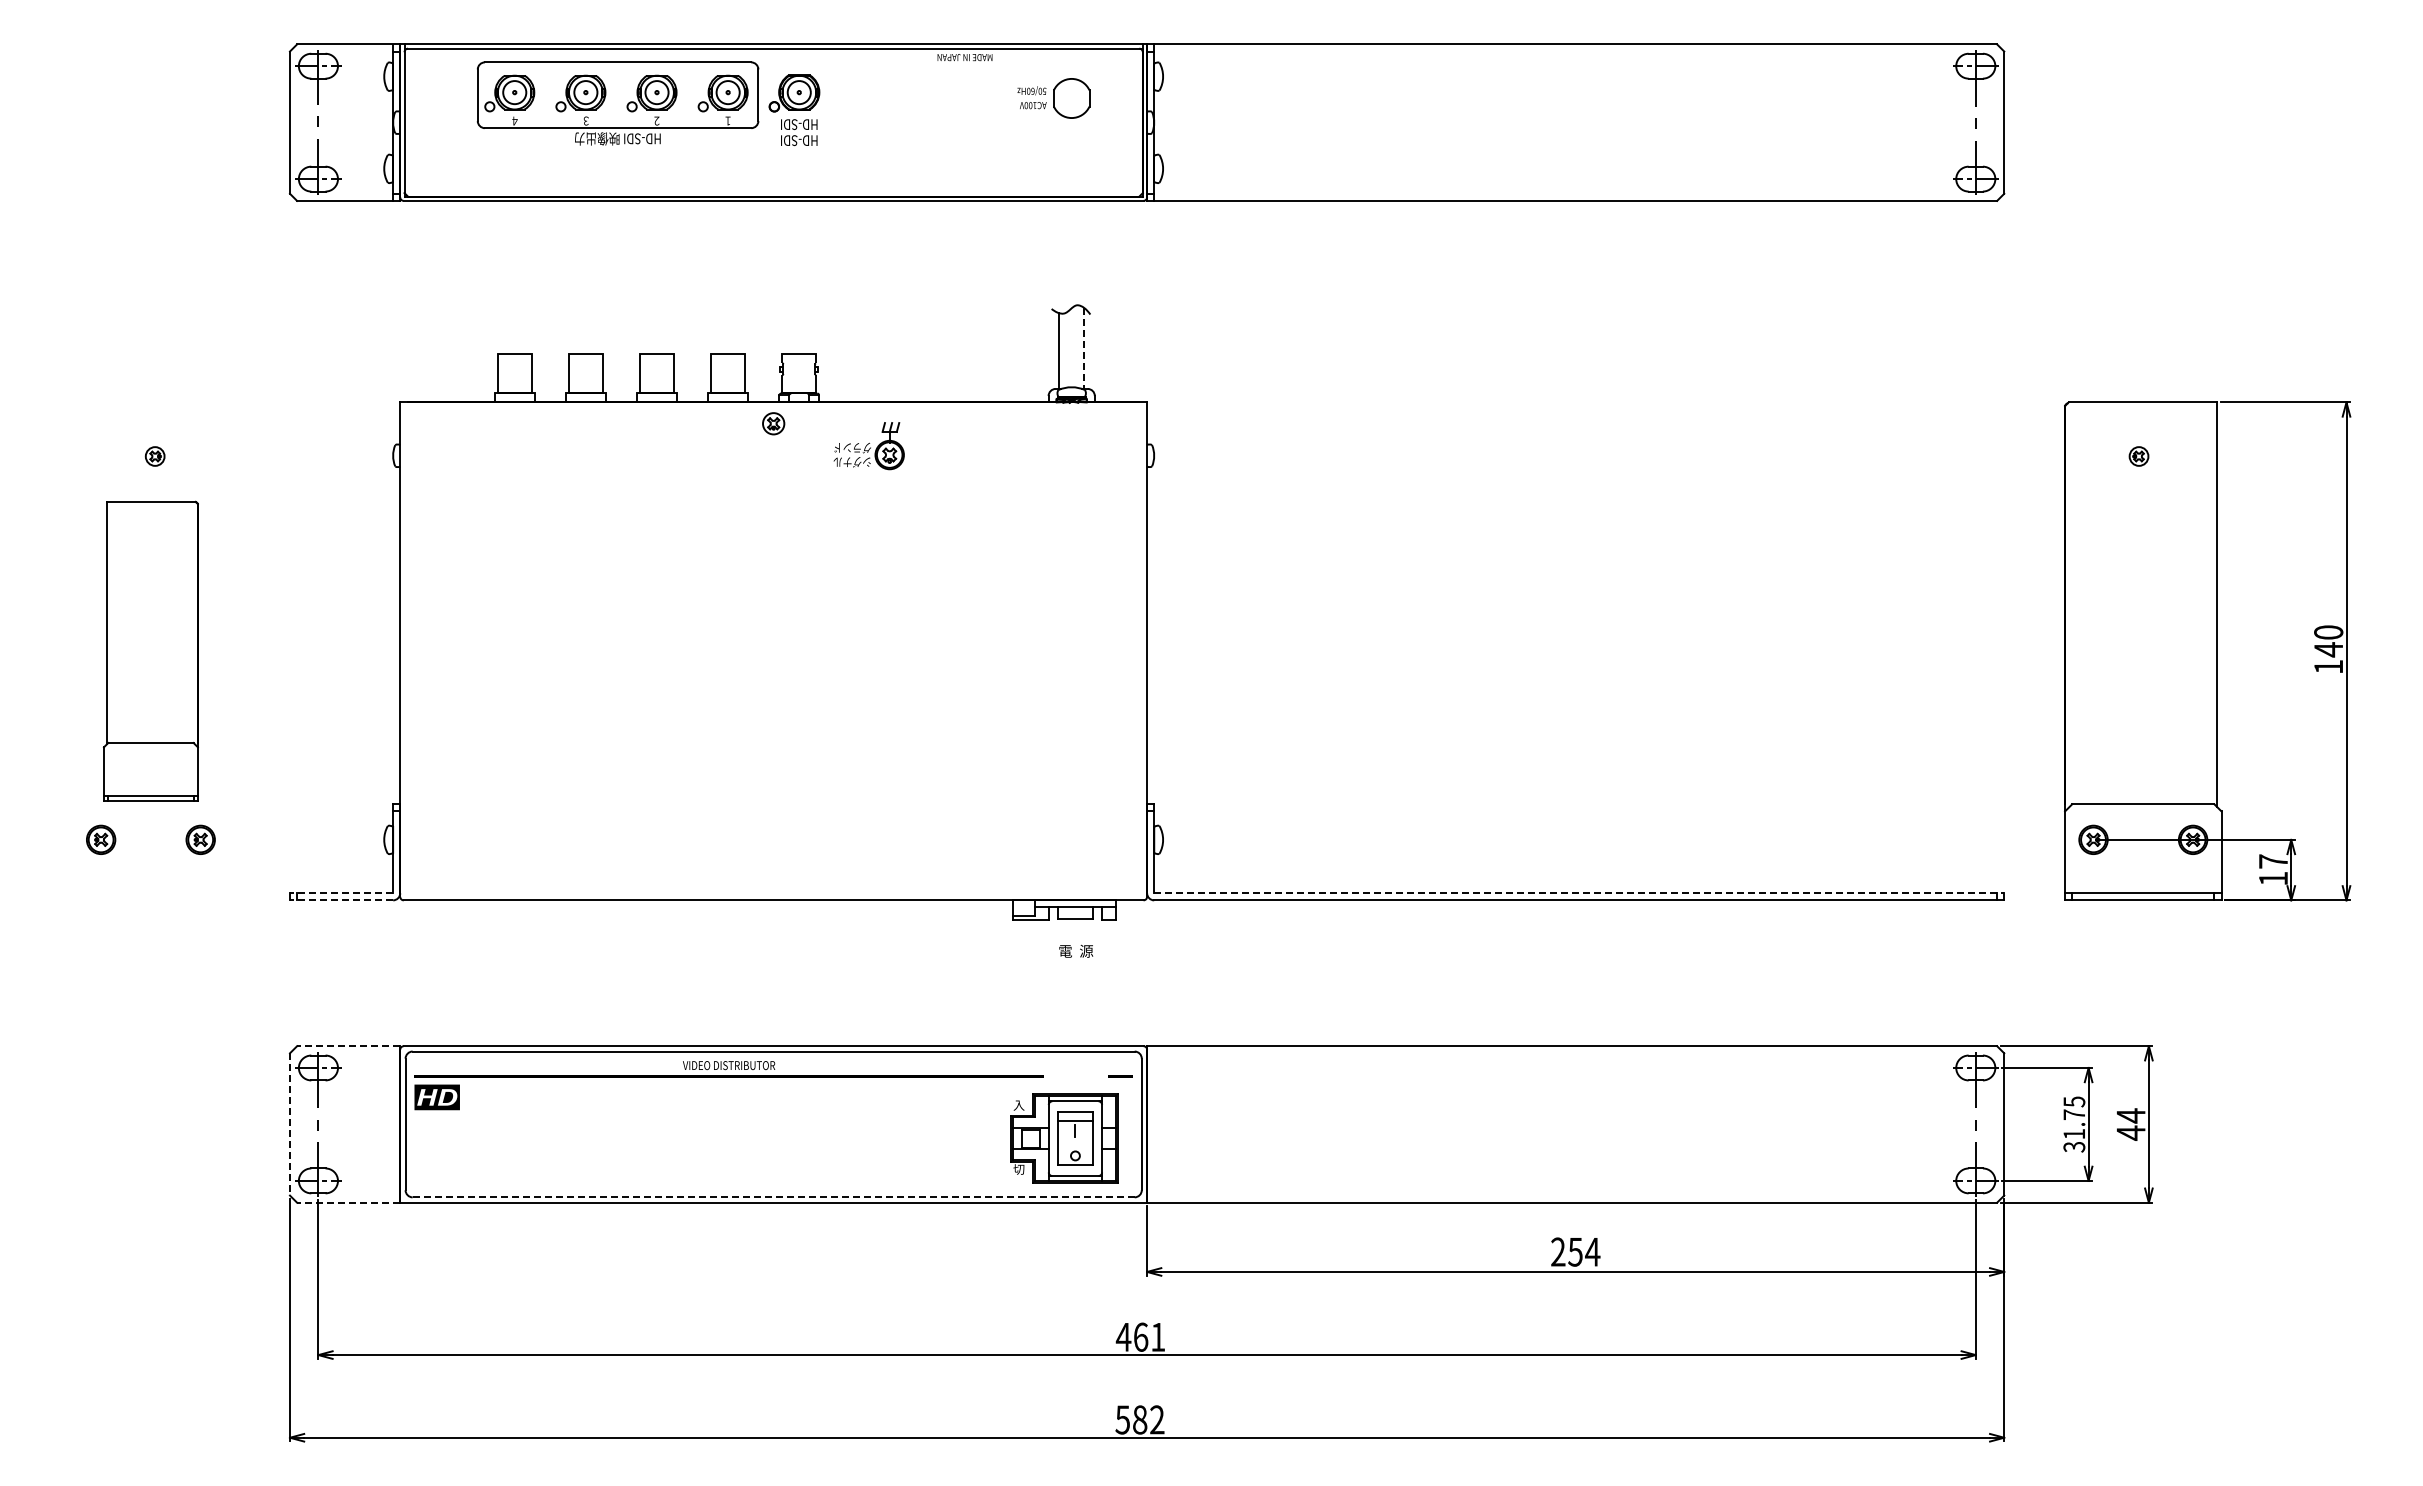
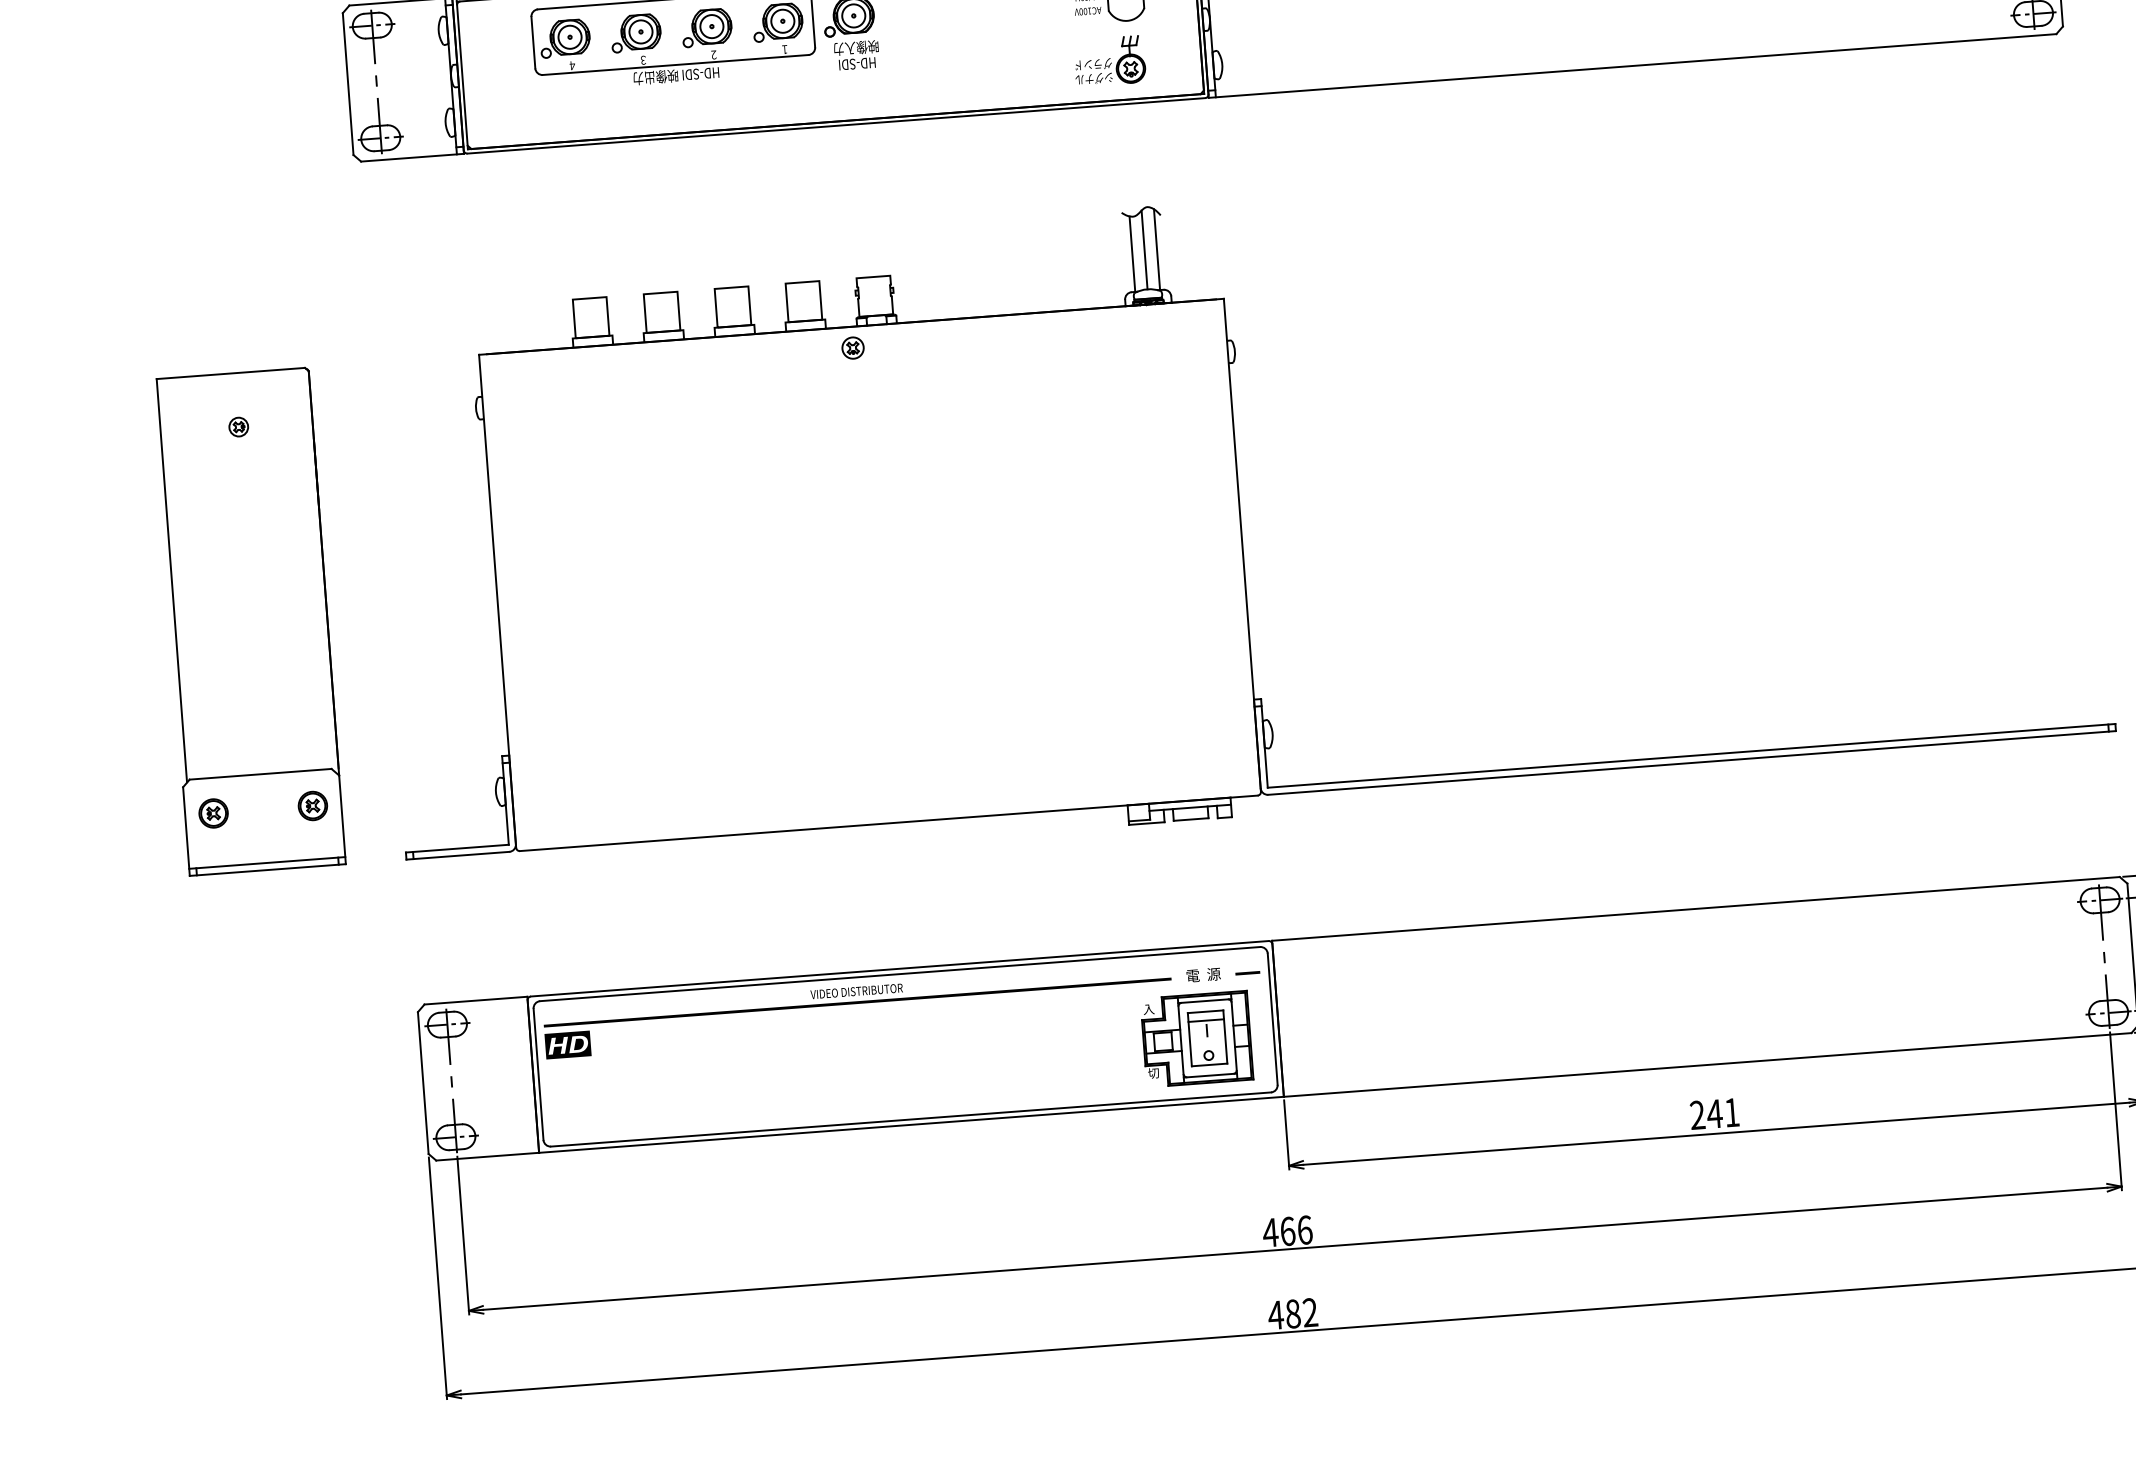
text: (799, 124) -> (856, 47), HD-SDI -> 映像入力
line: (1071, 347) -> (1144, 249), added
line: (1084, 348) -> (1157, 249), dashed -> solid
part: (868, 446) -> (1109, 61), moved
part: (150, 650) -> (248, 620), size x1.67
line: (341, 893) -> (457, 848), dashed -> solid
line: (1579, 893) -> (1691, 756), dashed -> solid
line: (341, 900) -> (457, 855), dashed -> solid
text: (1076, 950) -> (1203, 974), moved
line: (348, 1046) -> (475, 1000), dashed -> solid
line: (289, 1124) -> (422, 1083), dashed -> solid
line: (773, 1197) -> (910, 1119), dashed -> solid
line: (348, 1202) -> (487, 1156), dashed -> solid
text: (1583, 1252) -> (1722, 1113), 254 -> 241
text: (1158, 1336) -> (1305, 1229), 461 -> 466
text: (1122, 1419) -> (1275, 1314), 582 -> 482

